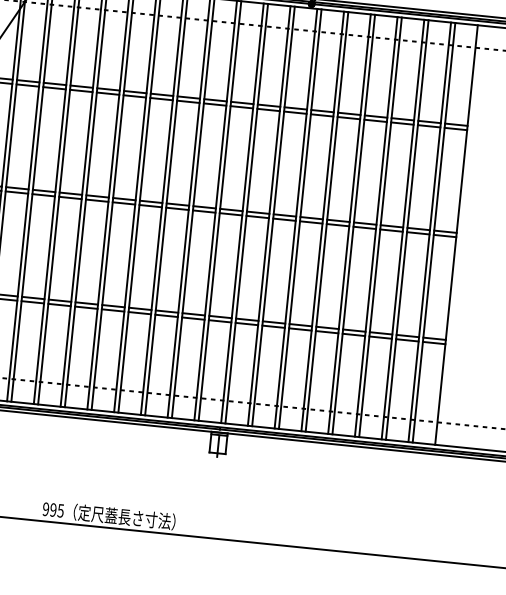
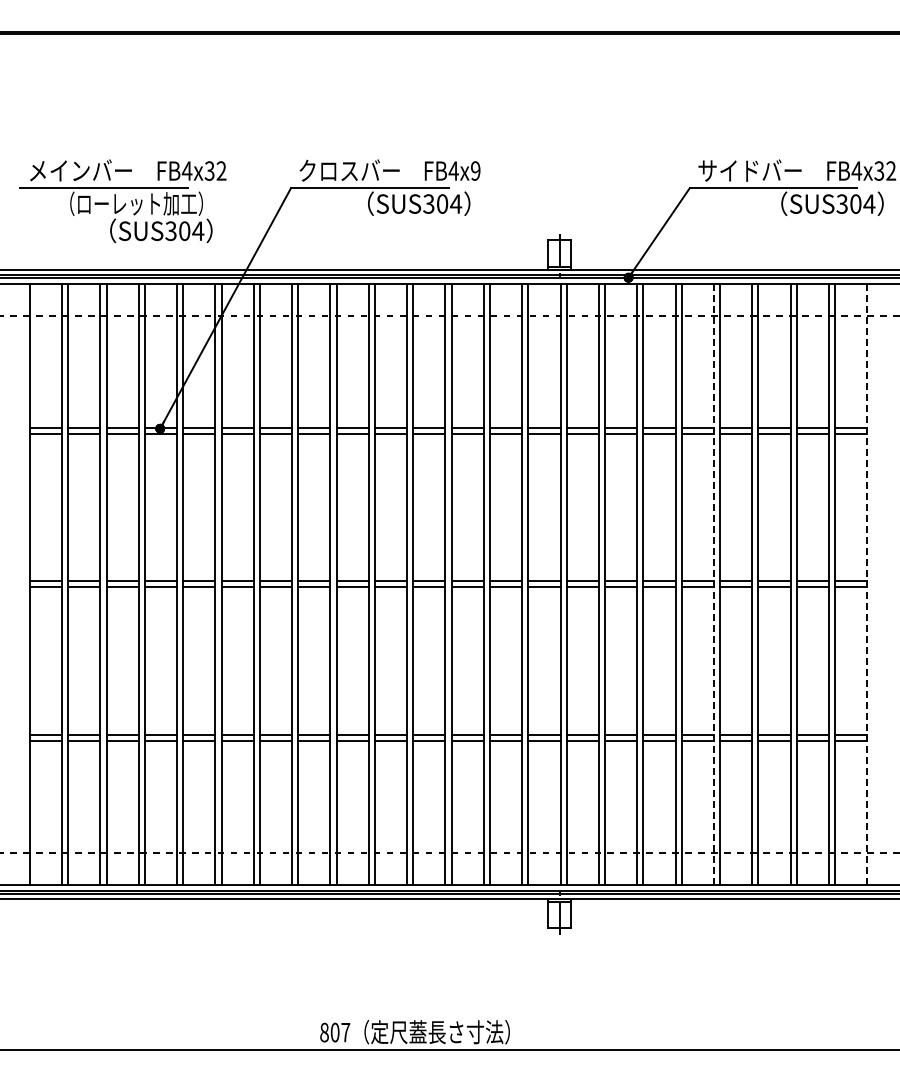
line: (349, 224) -> (713, 584), solid -> dashed
line: (456, 235) -> (867, 584), solid -> dashed
text: (53, 510) -> (335, 1032), 995 -> 807

